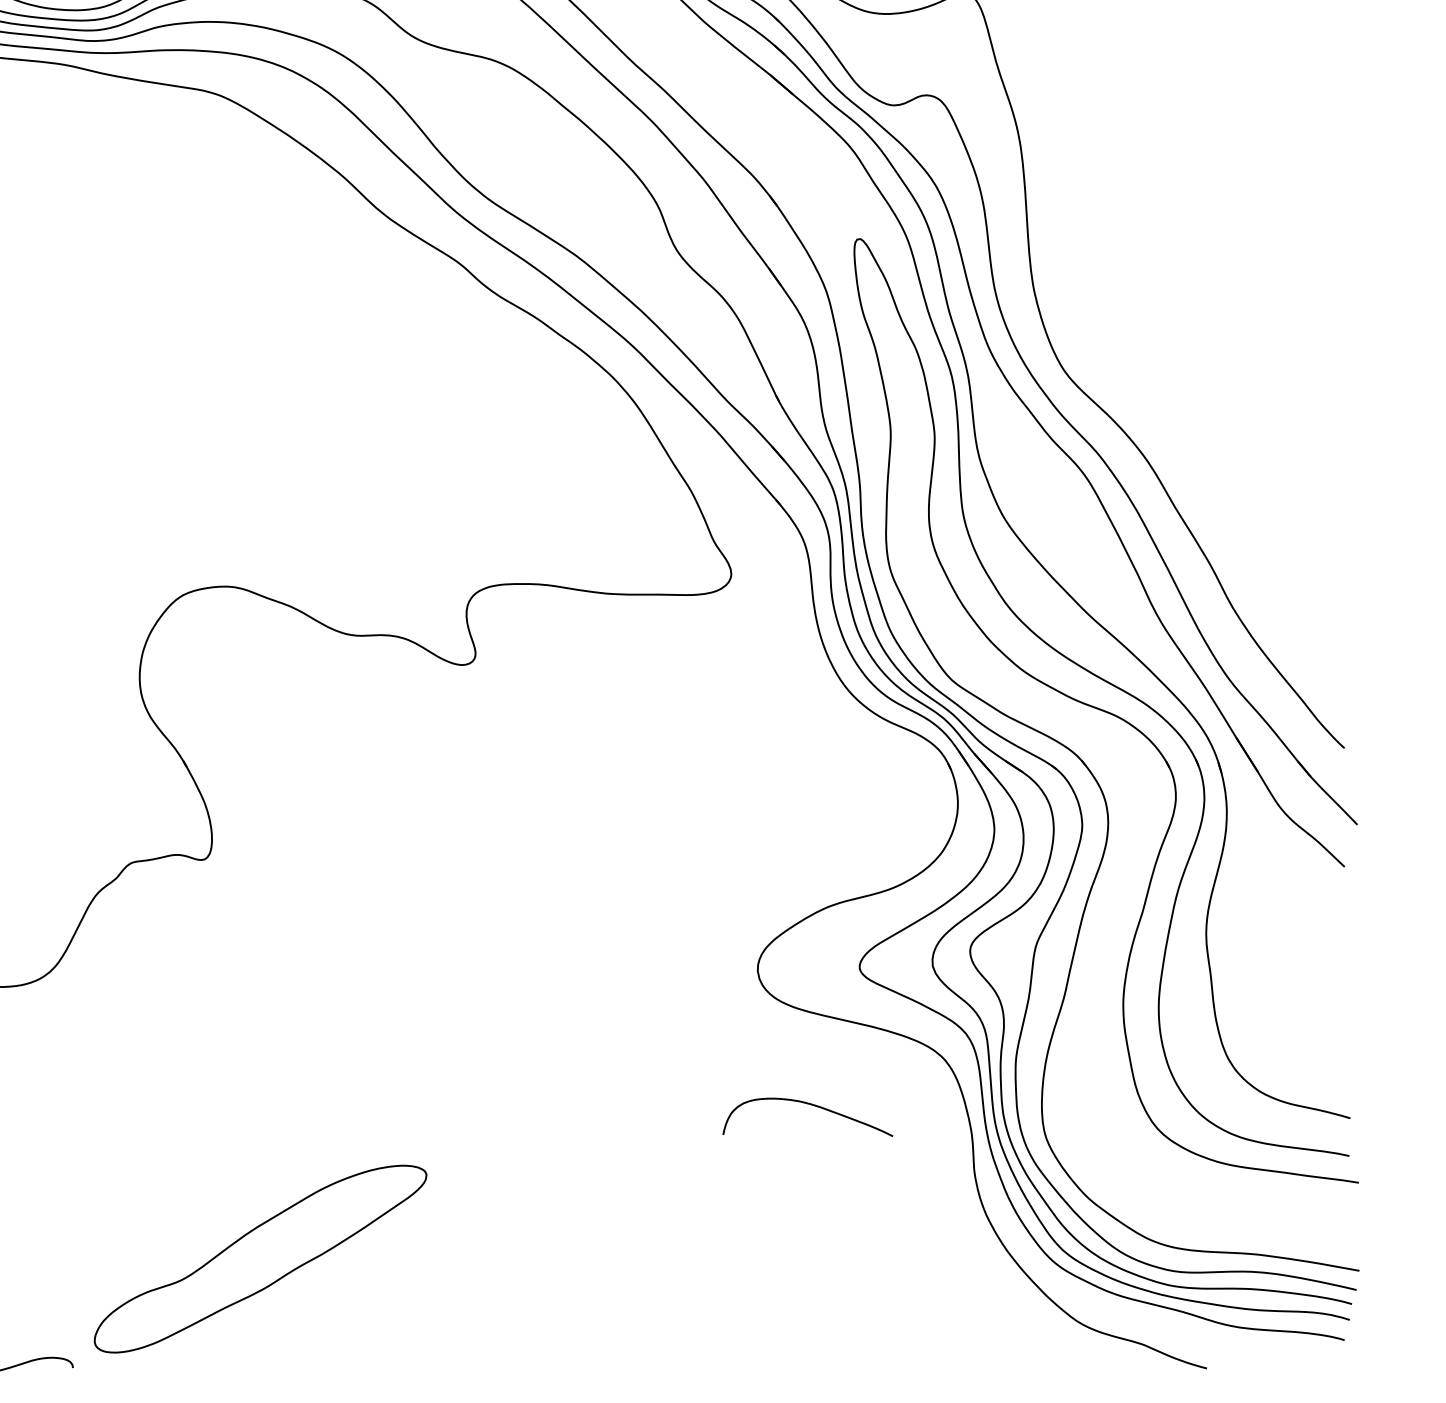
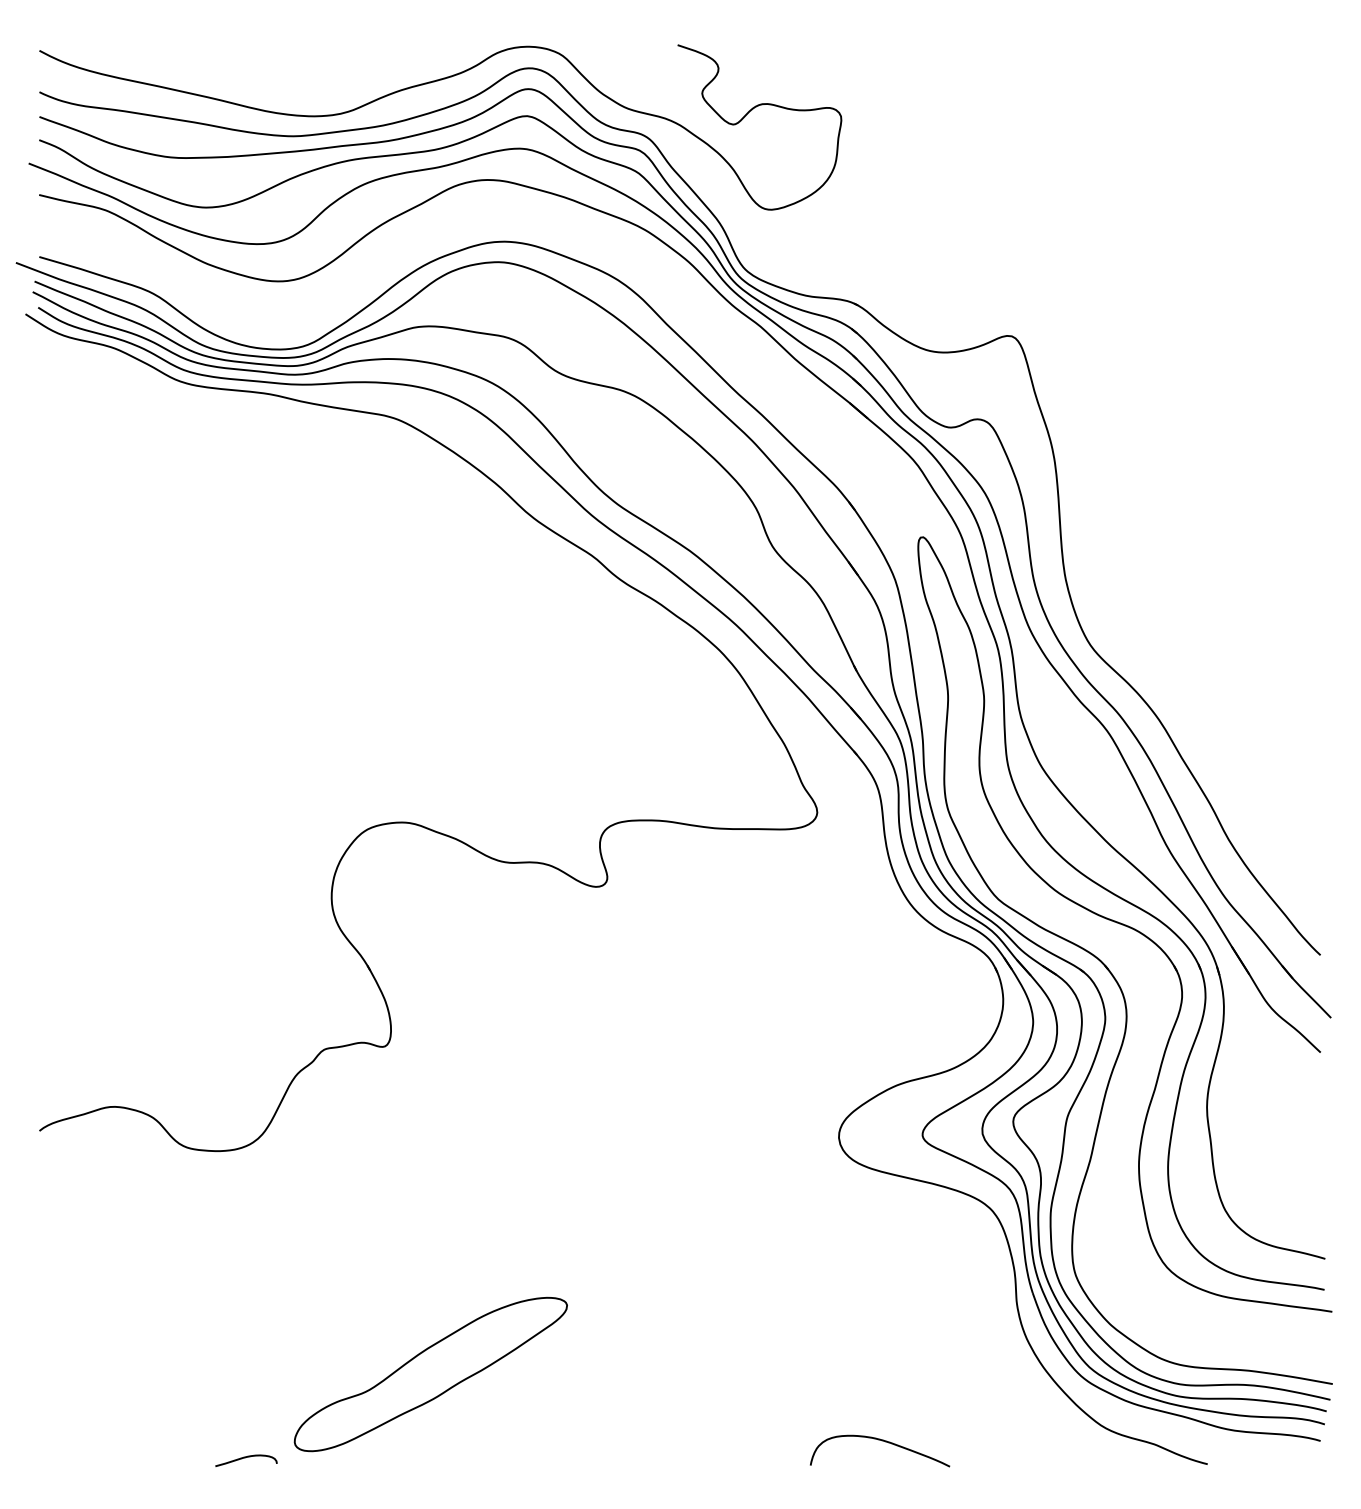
curve: (810, 1105) -> (882, 1441), moved

